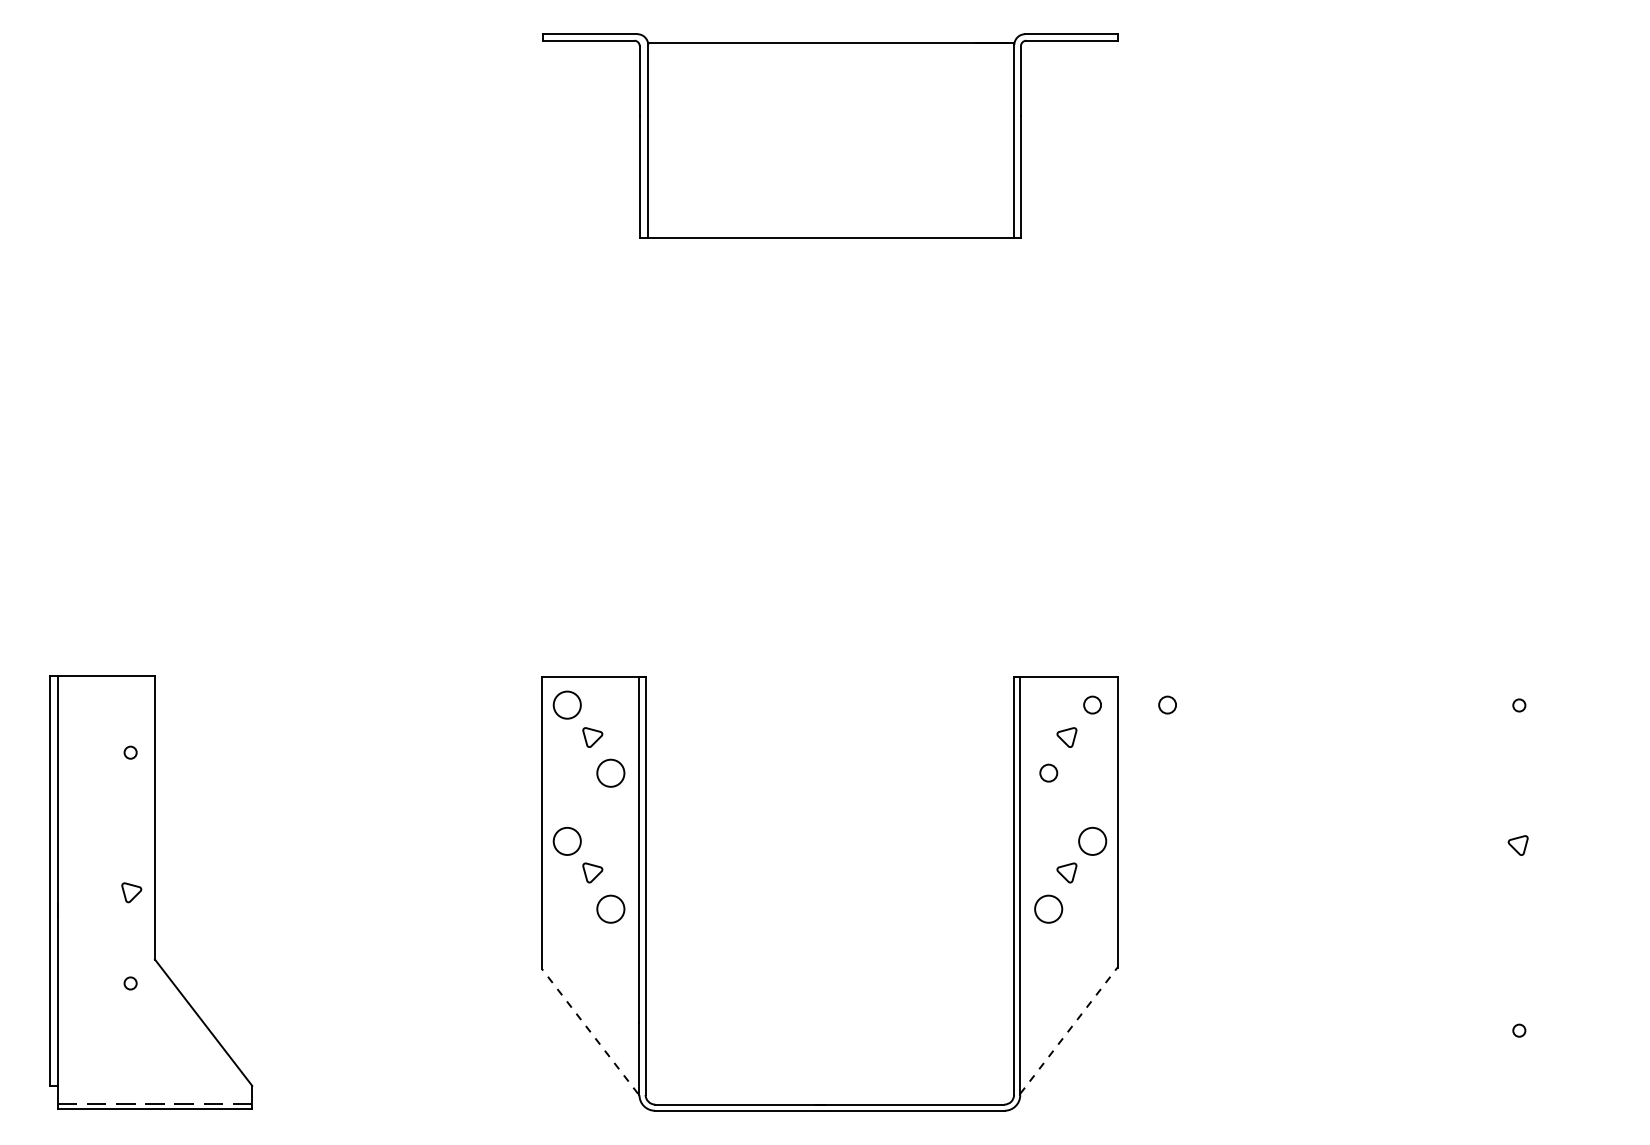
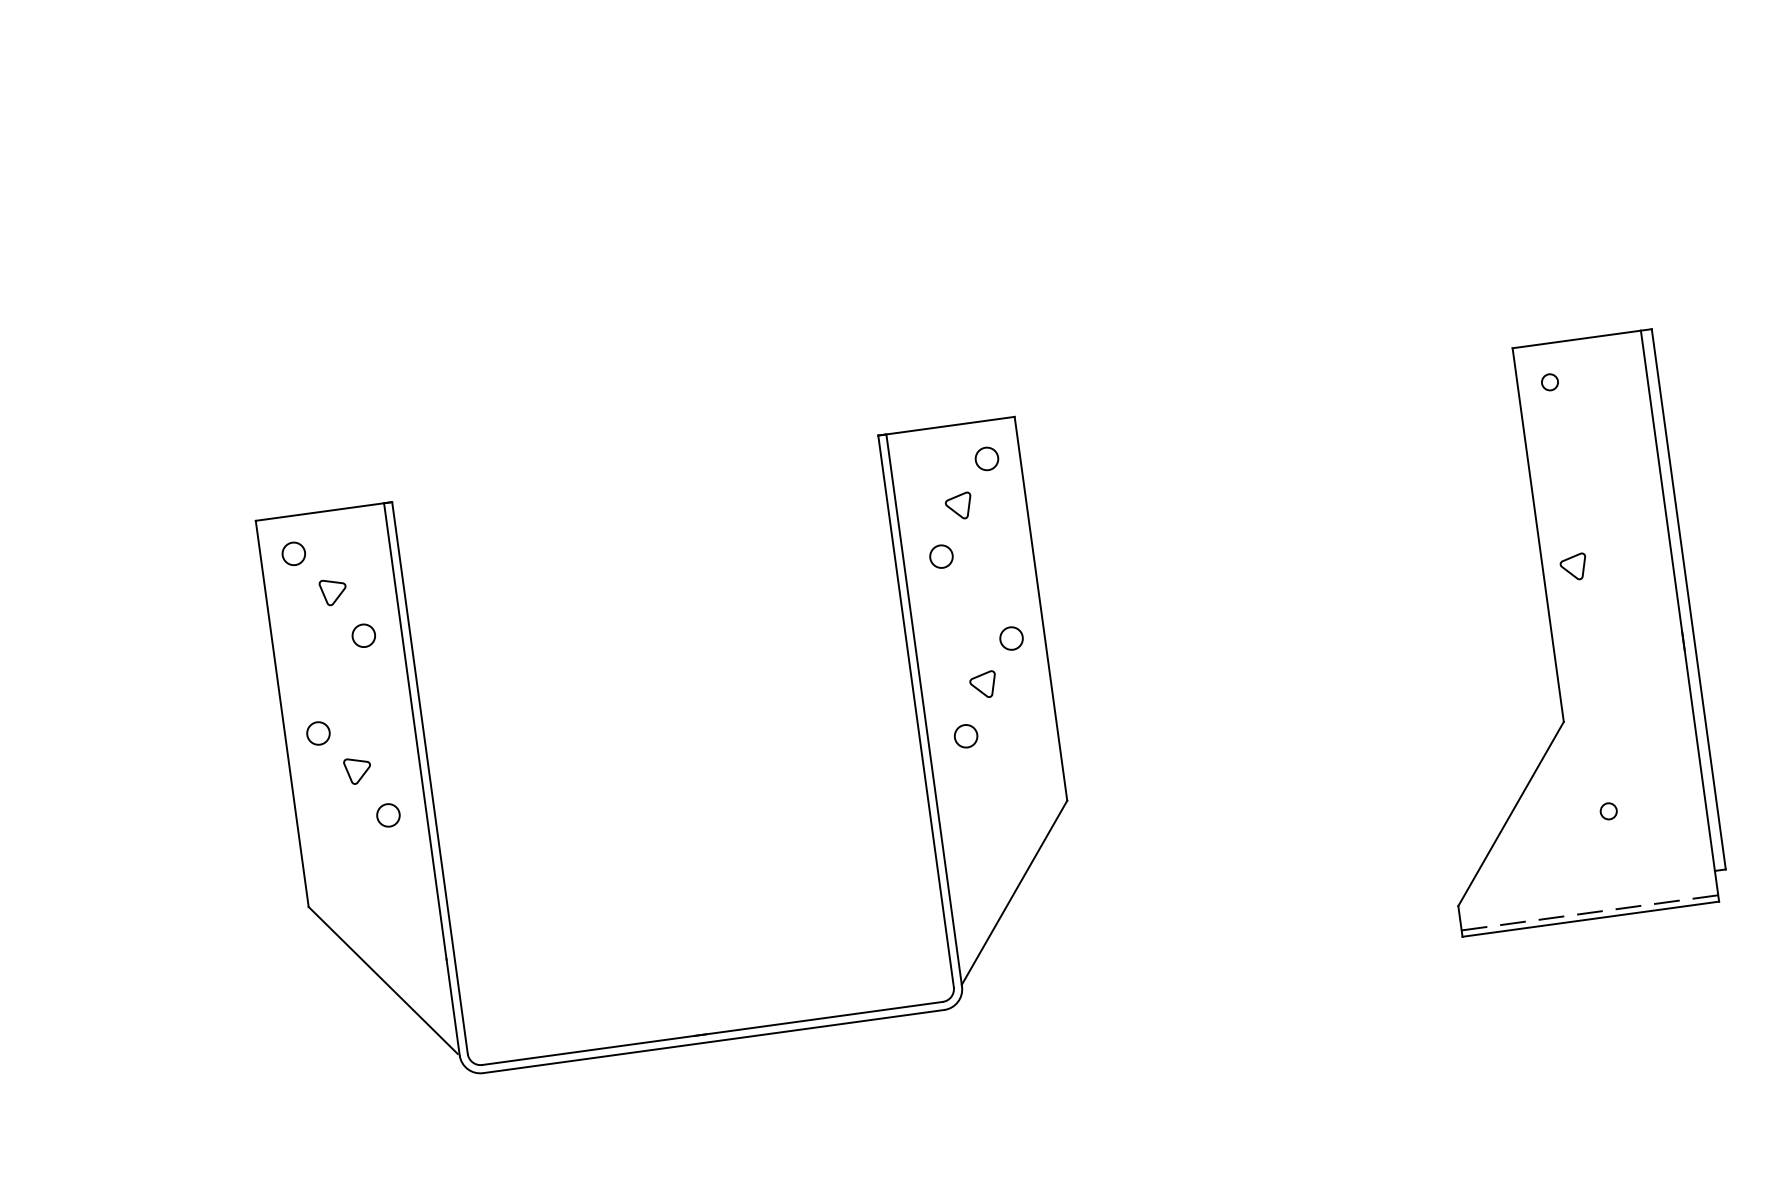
circle: (566, 704) -> (292, 553), size x0.62
circle: (1167, 704) -> (1085, 444), removed
circle: (610, 772) -> (363, 634), size x0.62
circle: (566, 840) -> (317, 732), size x0.62
circle: (1092, 840) -> (1011, 637), size x0.62
part: (1498, 892) -> (1556, 632), added
circle: (610, 909) -> (387, 815), size x0.62
circle: (1048, 909) -> (965, 736), size x0.62
line: (1068, 1030) -> (1013, 892), dashed -> solid
line: (590, 1031) -> (383, 980), dashed -> solid

